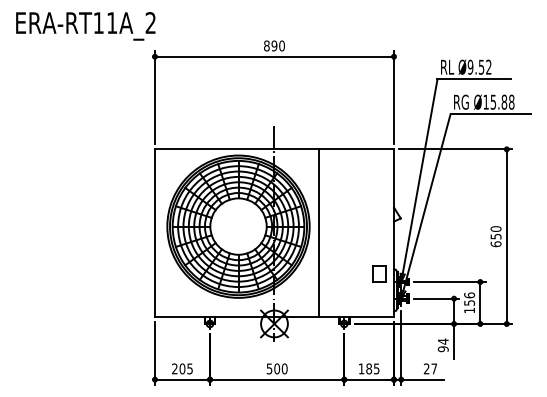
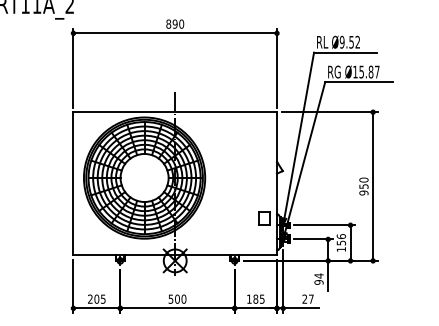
text: (511, 101) -> (377, 71), Ø15.88 -> Ø15.87
line: (319, 232) -> (213, 183), removed
text: (495, 244) -> (363, 193), 650 -> 950

